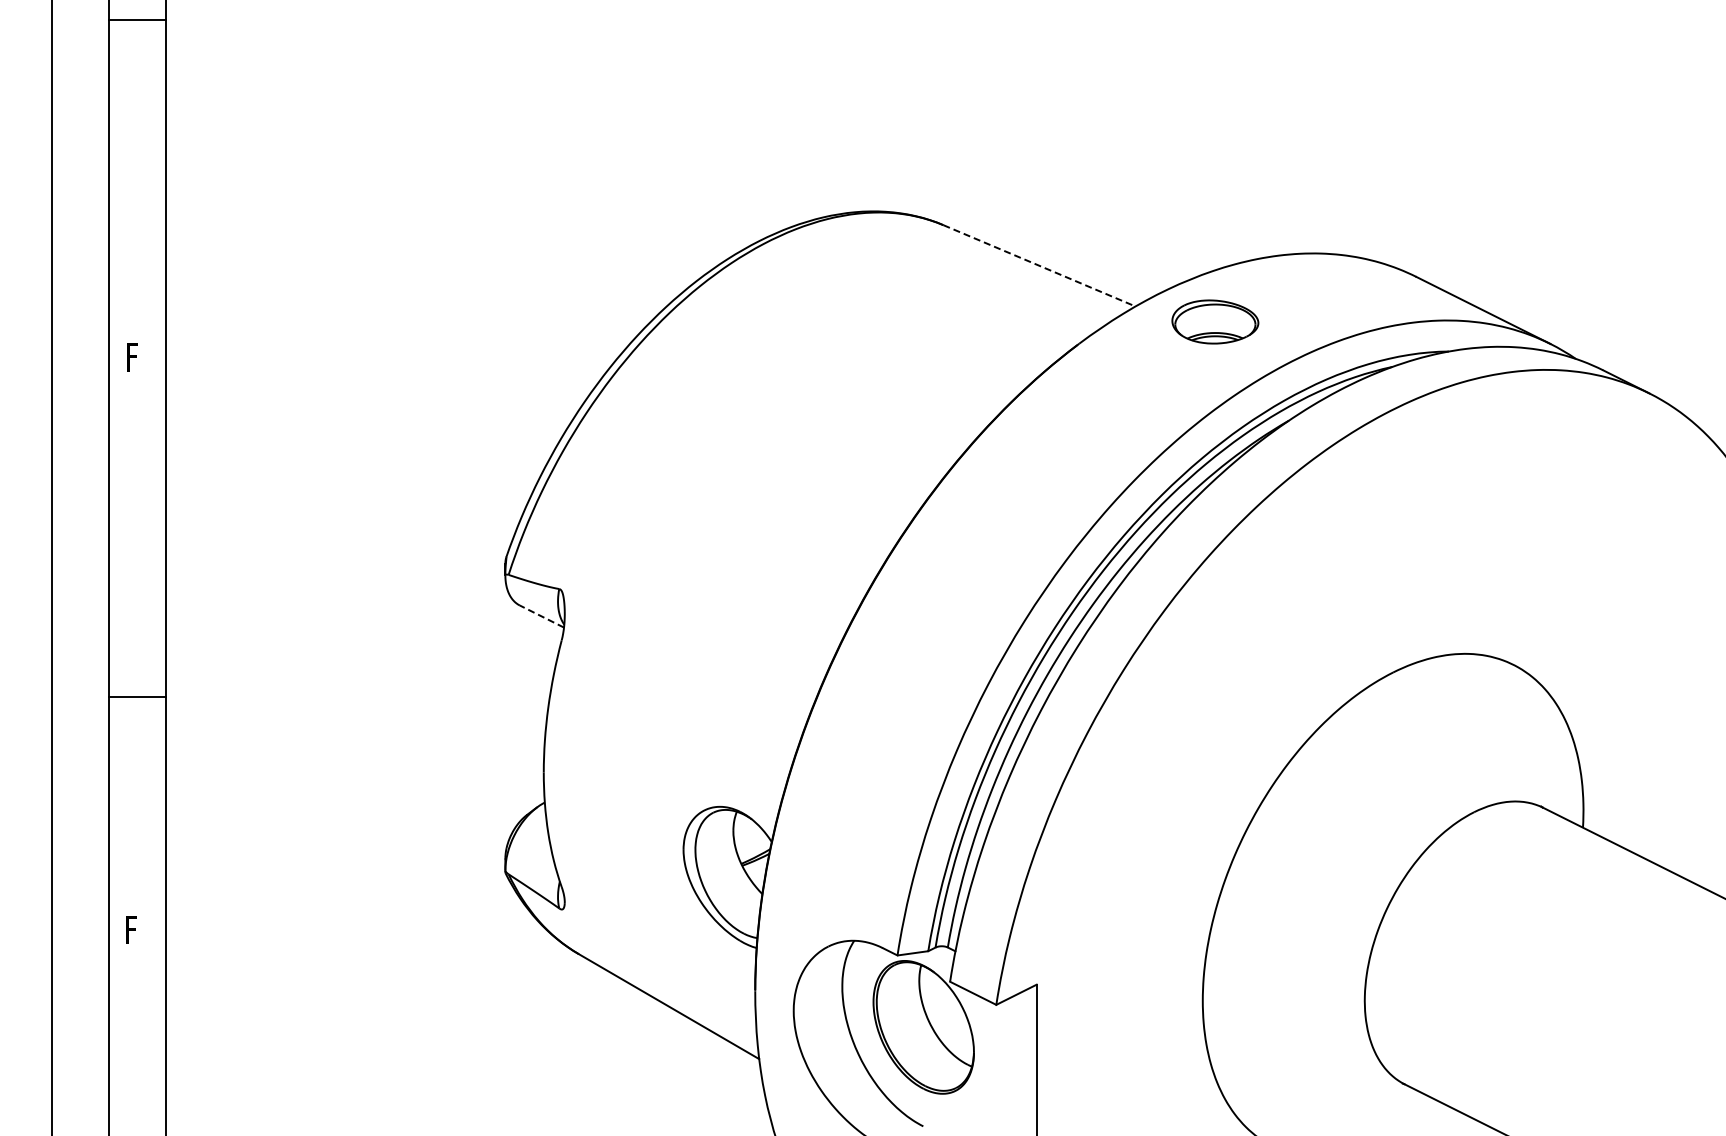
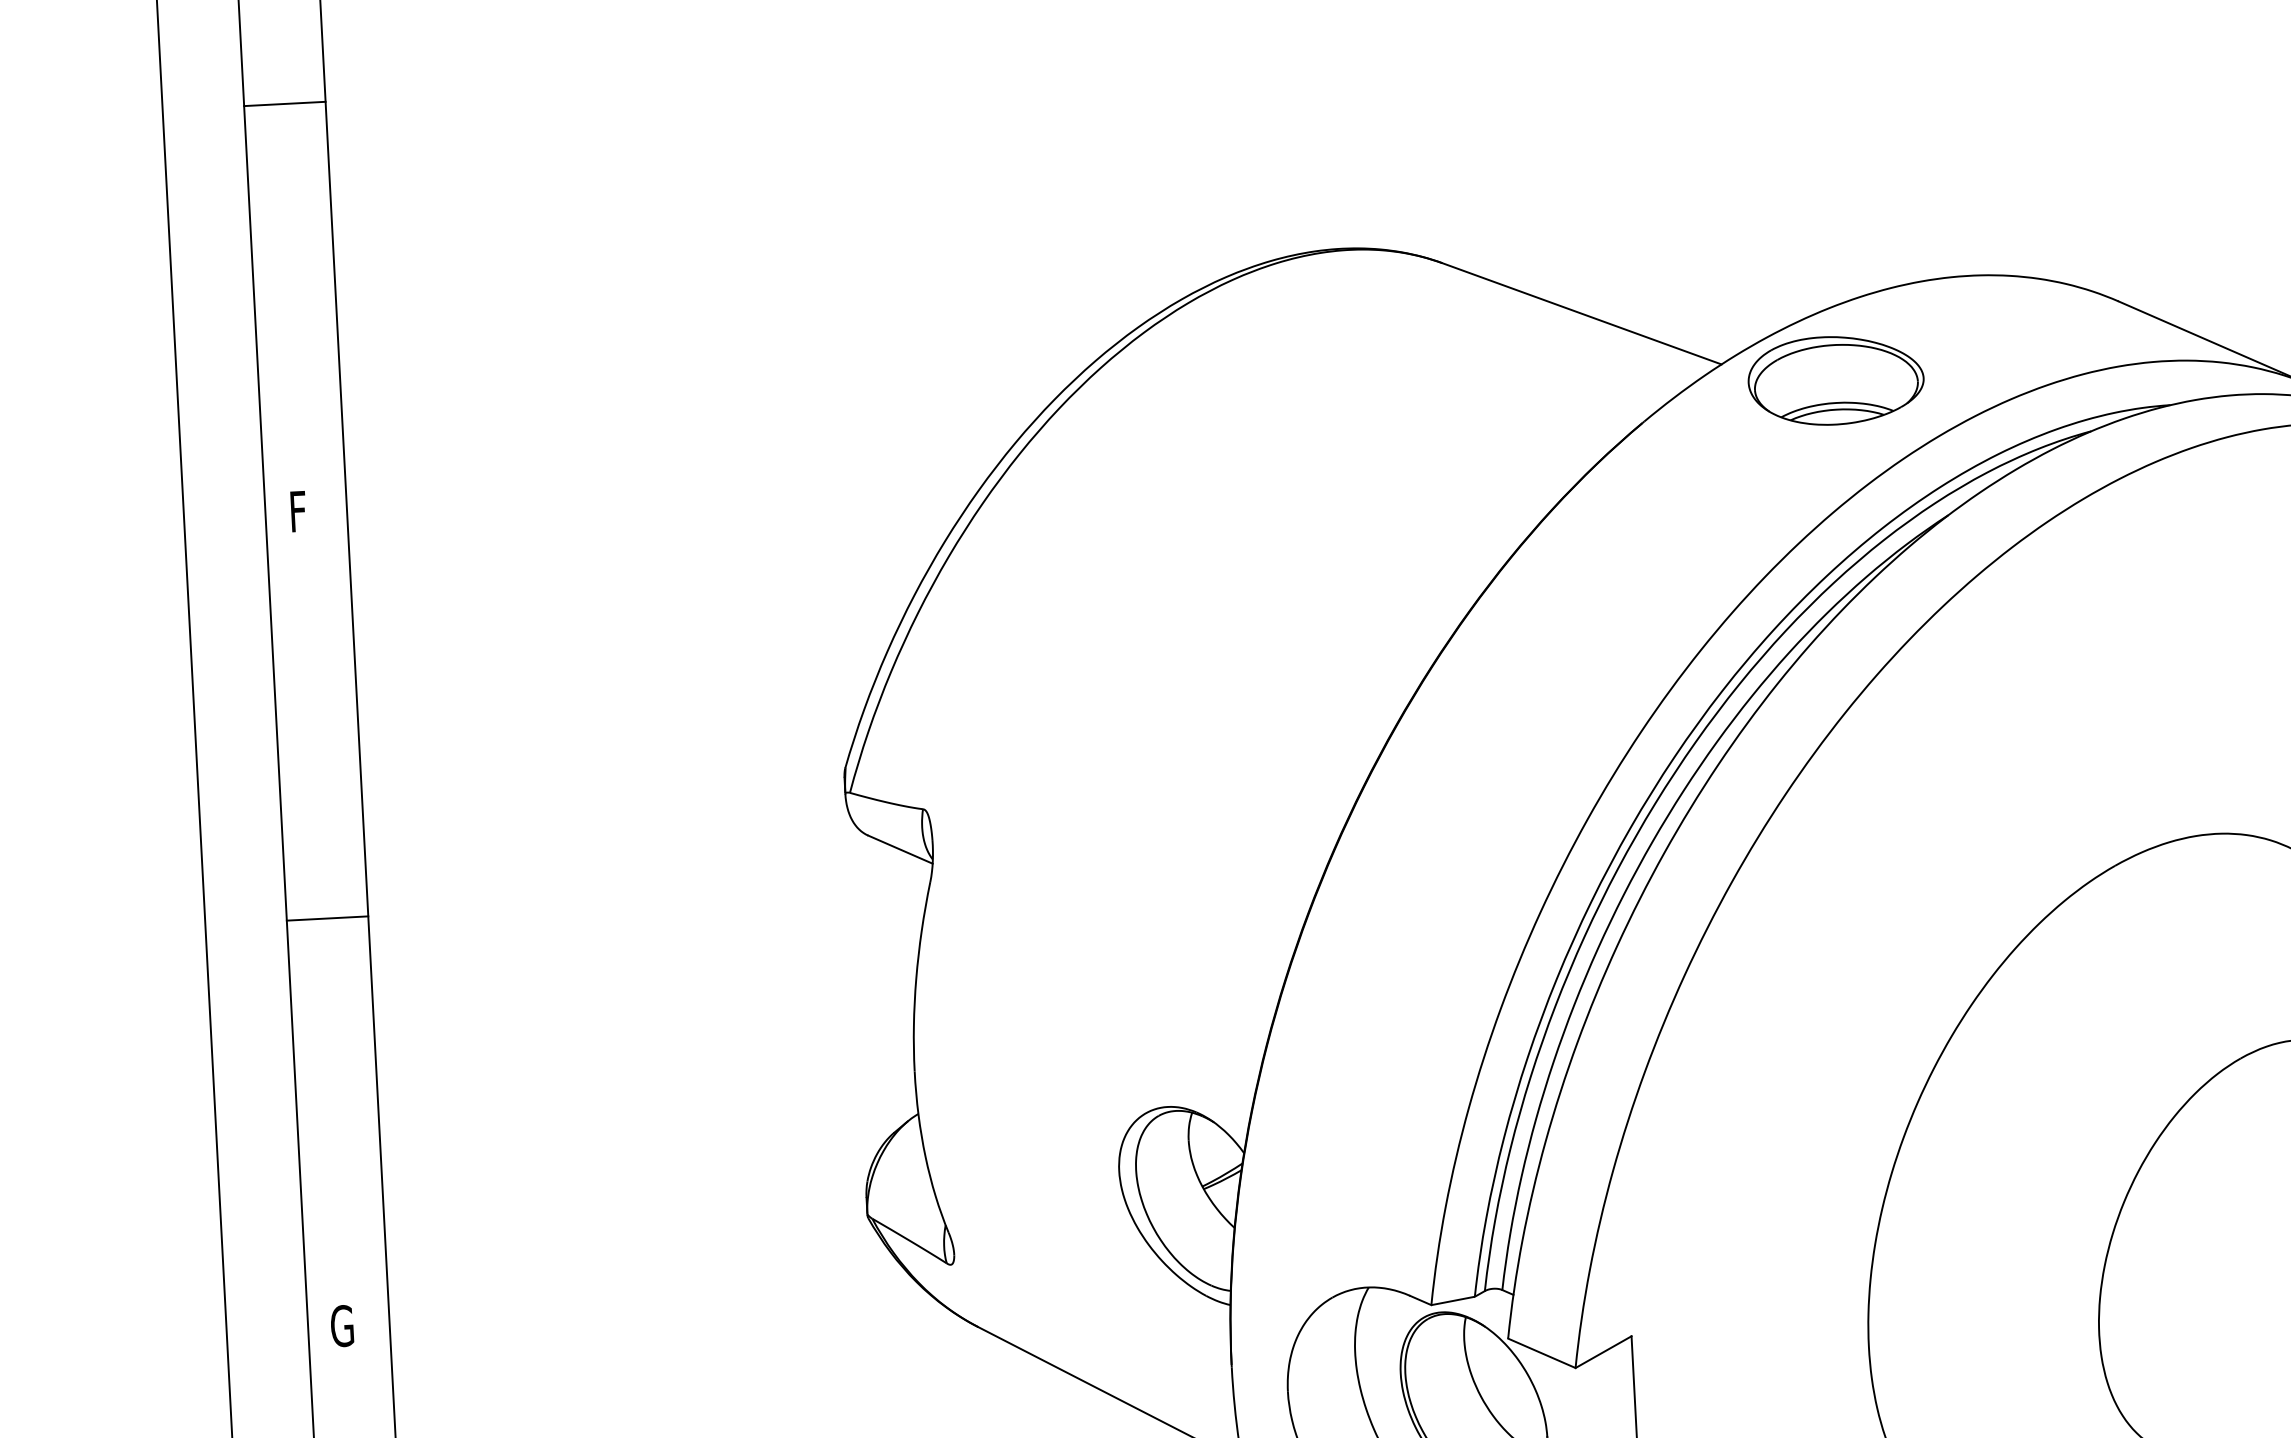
line: (137, 20) -> (284, 104), moved
line: (1039, 266) -> (1581, 314), dashed -> solid
part: (1215, 321) -> (1836, 379), size x1.43
line: (541, 616) -> (899, 849), dashed -> solid
line: (137, 696) -> (327, 918), moved
text: (132, 929) -> (341, 1325), F -> G

